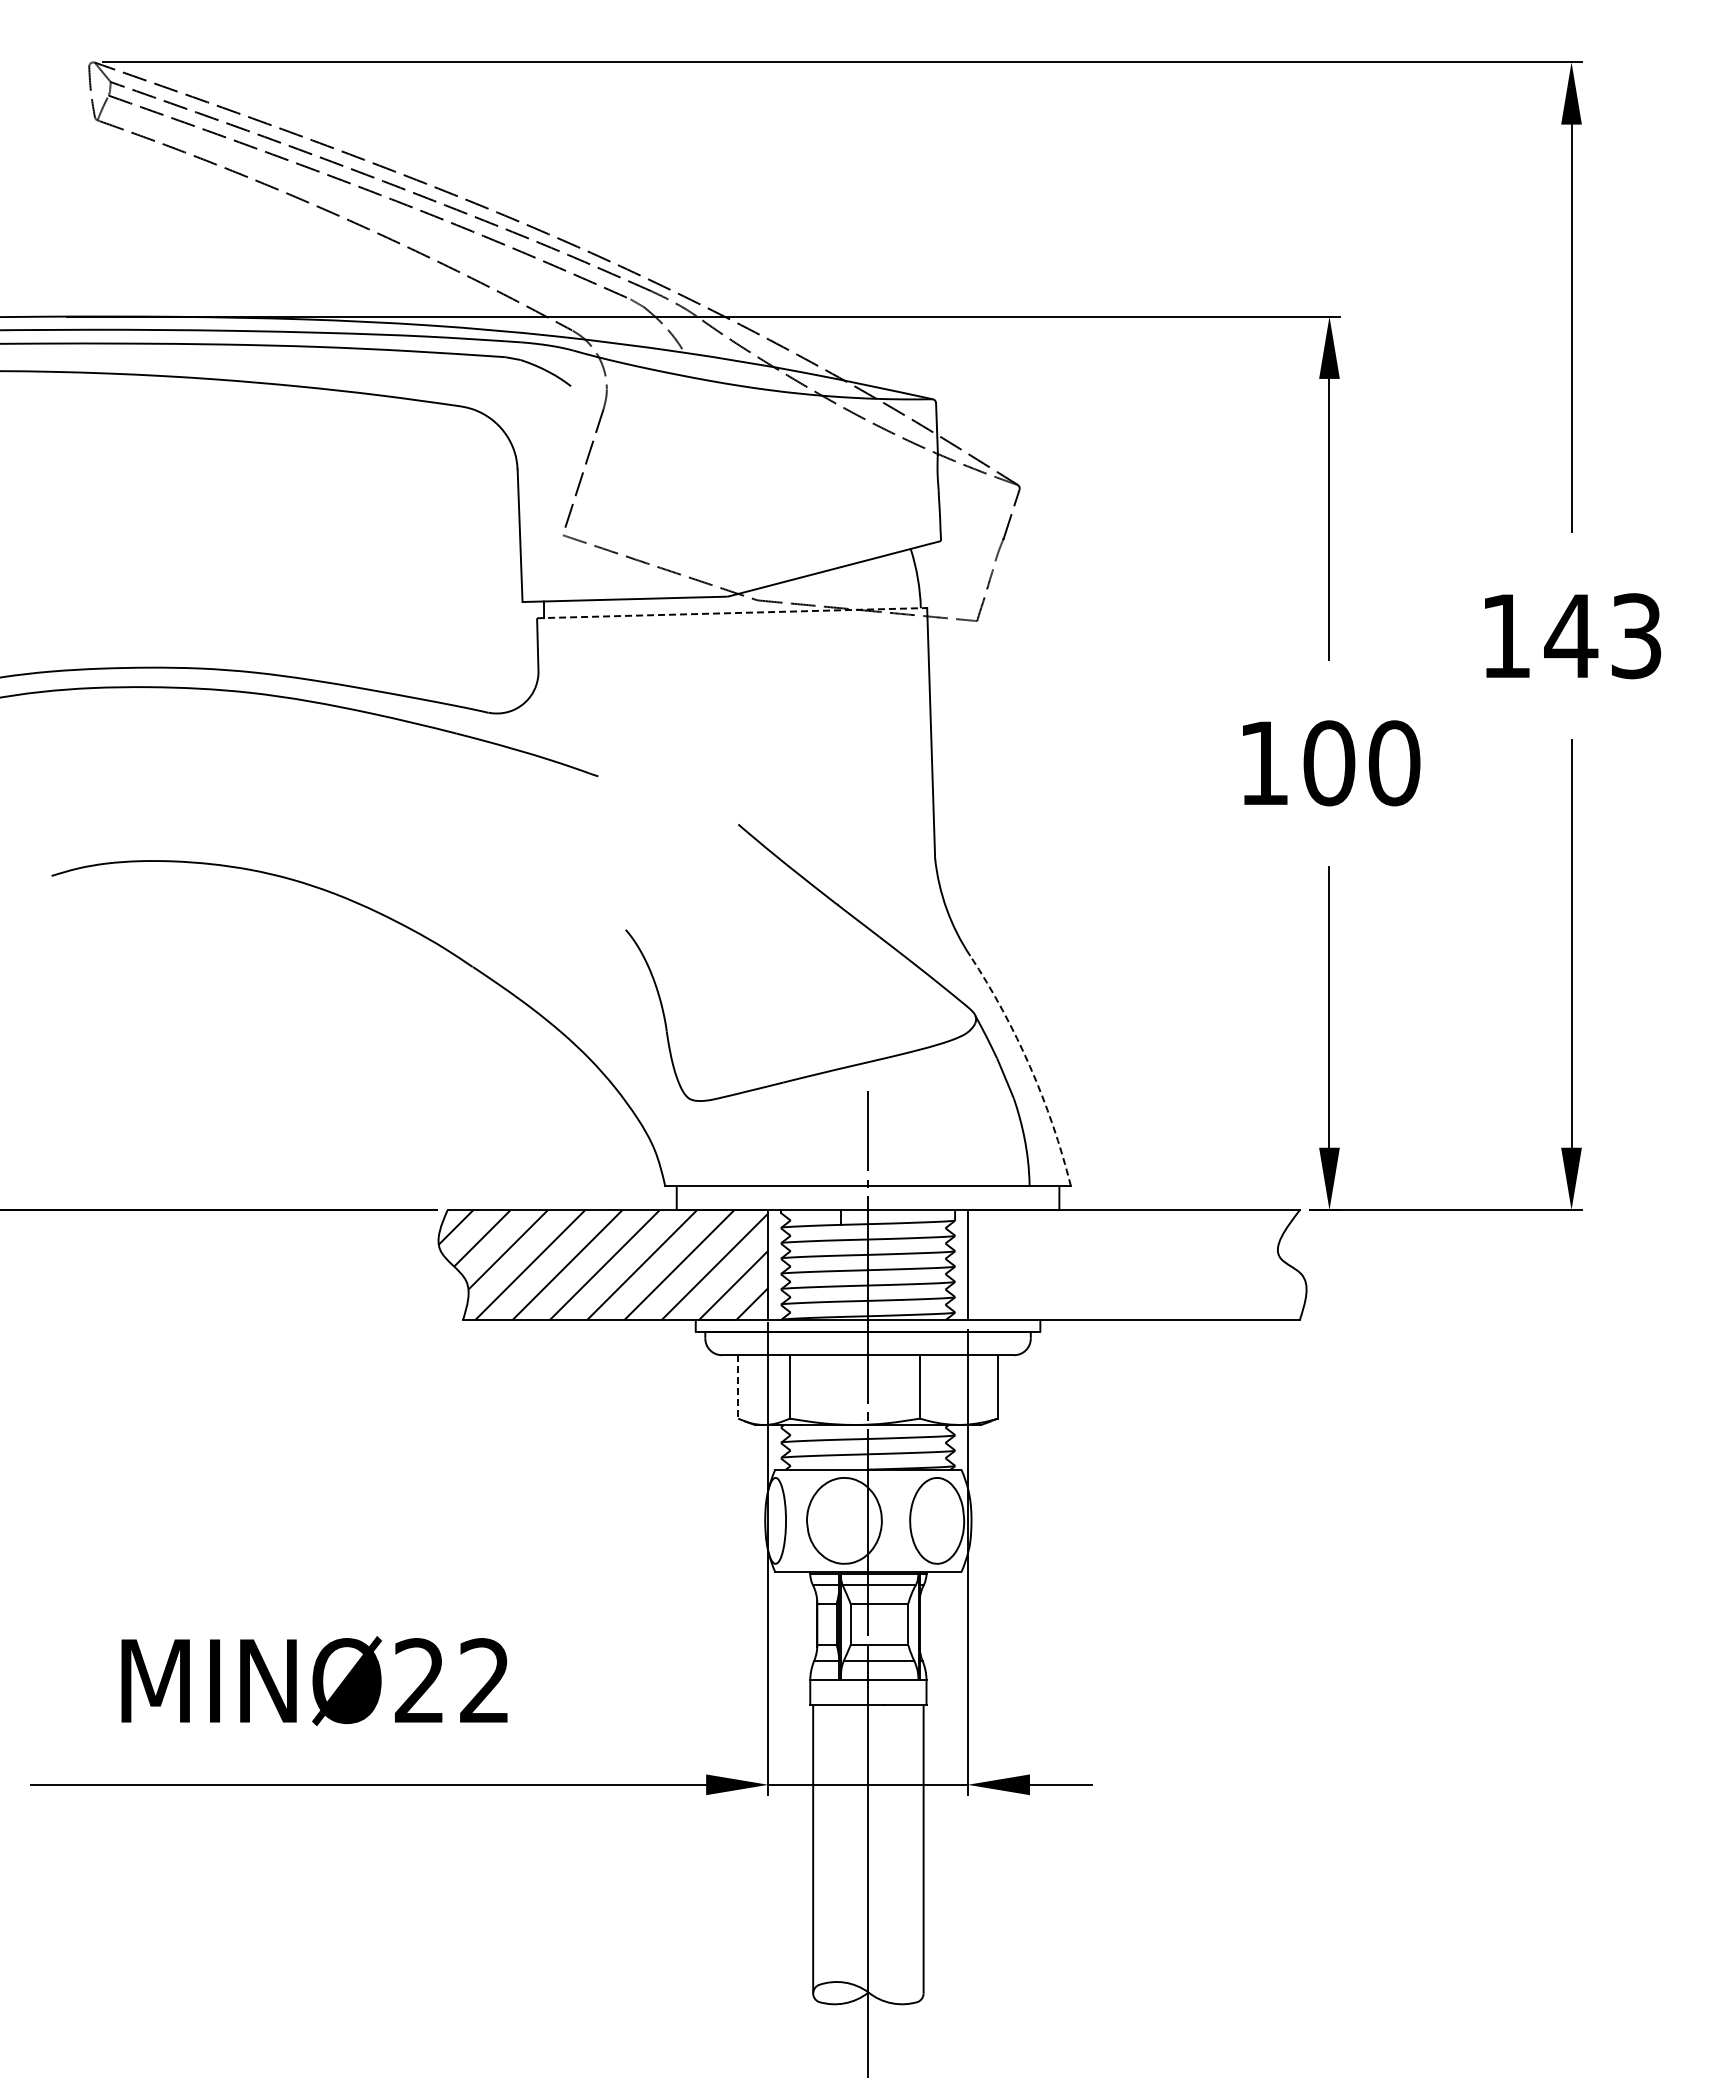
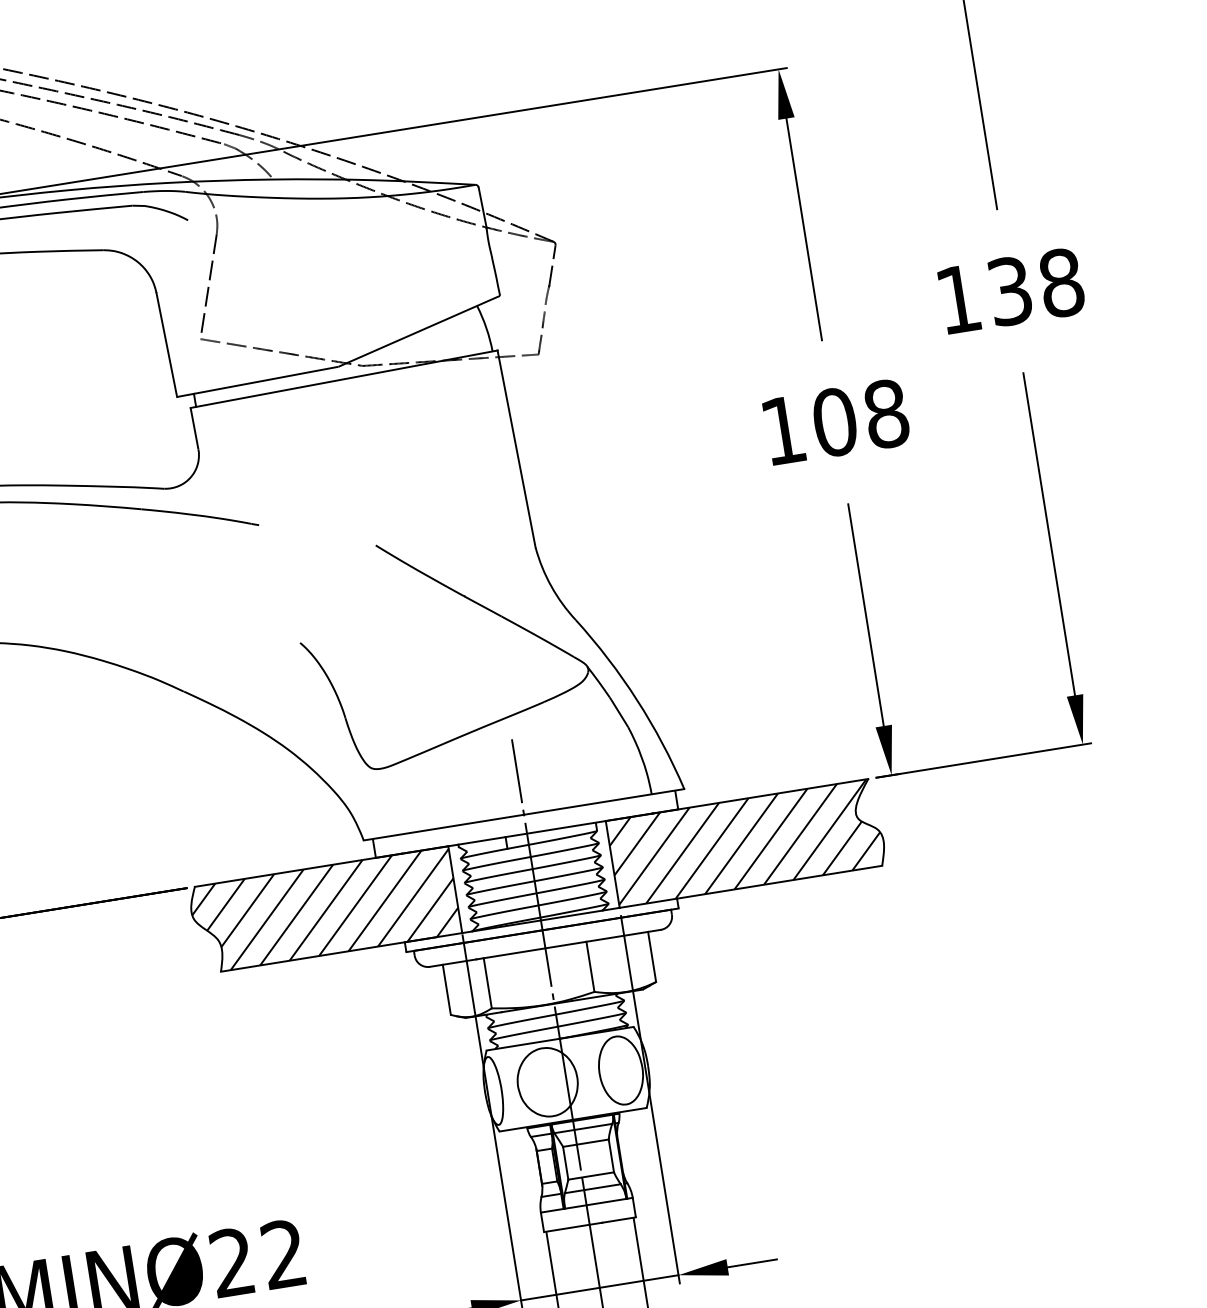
line: (732, 613) -> (344, 379), dashed -> solid
text: (1603, 636) -> (1035, 287), 143 -> 138
text: (1394, 763) -> (886, 414), 100 -> 108
arc: (1030, 1066) -> (637, 699), dashed -> solid
hatch: (1135, 1264) -> (745, 842), added
line: (738, 1386) -> (447, 989), dashed -> solid

